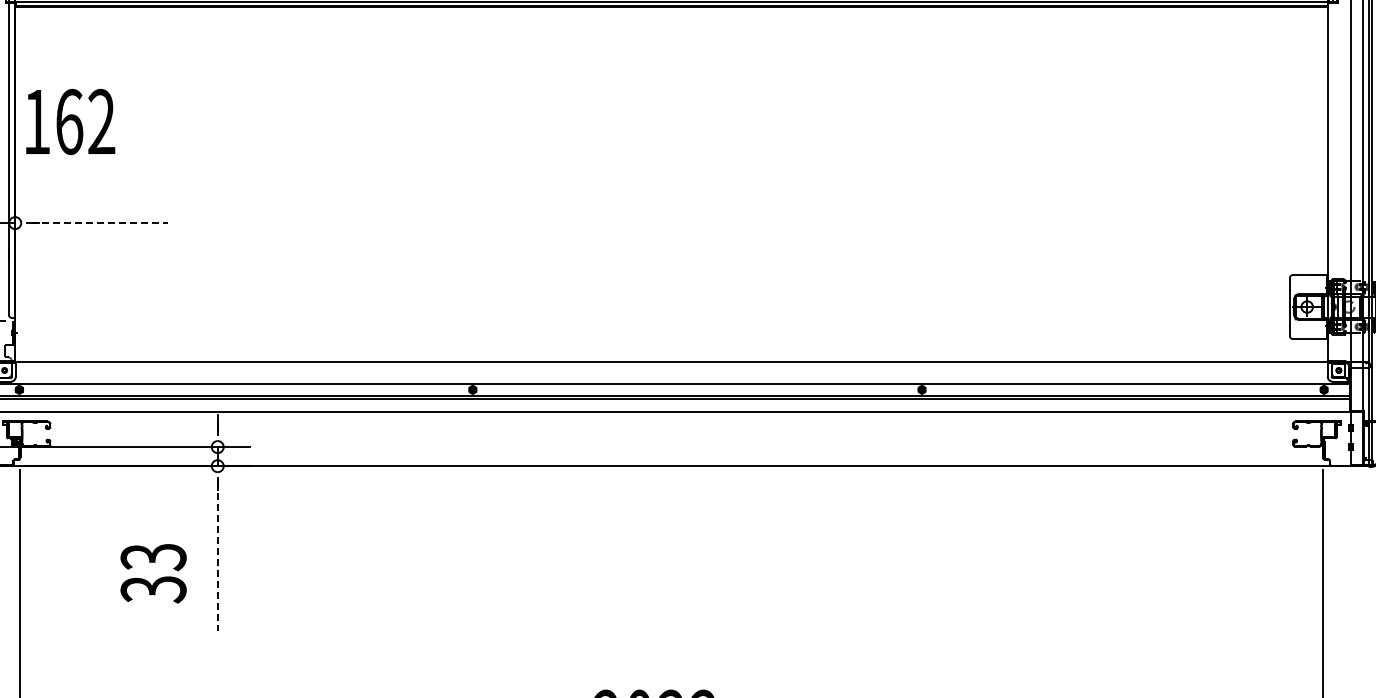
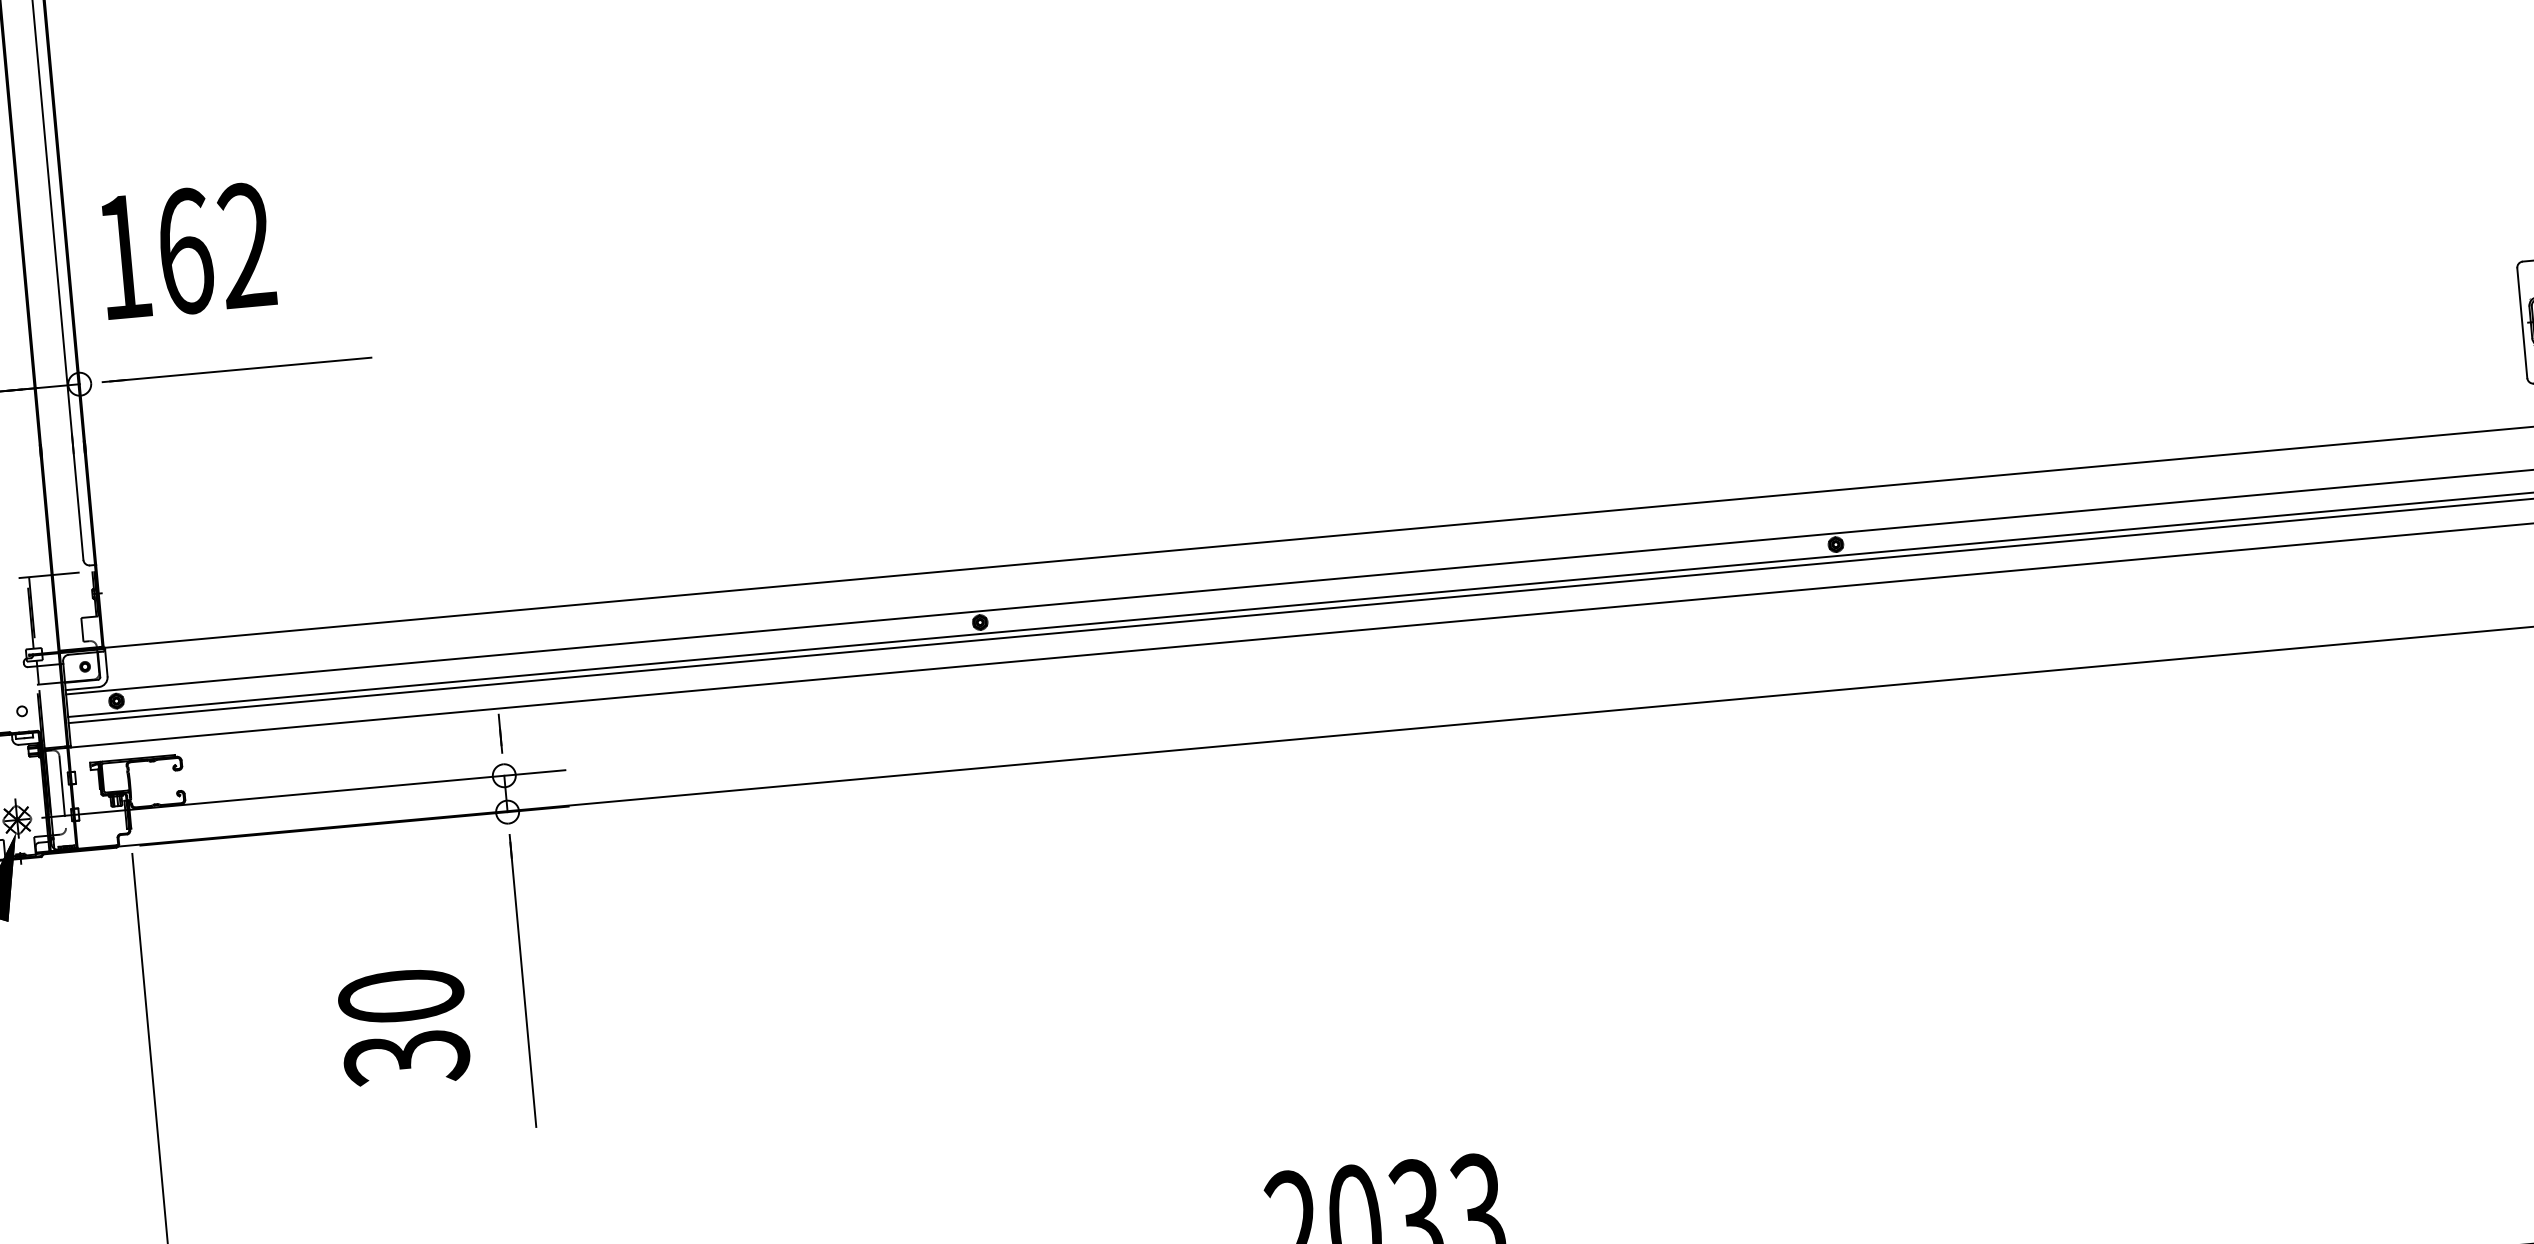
text: (70, 121) -> (187, 250), moved
line: (99, 223) -> (240, 370), dashed -> solid
line: (217, 556) -> (522, 984), dashed -> solid
text: (153, 557) -> (401, 997), 33 -> 30

